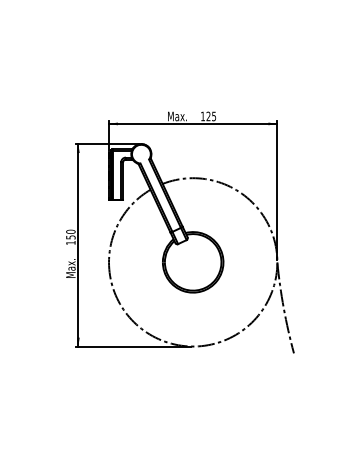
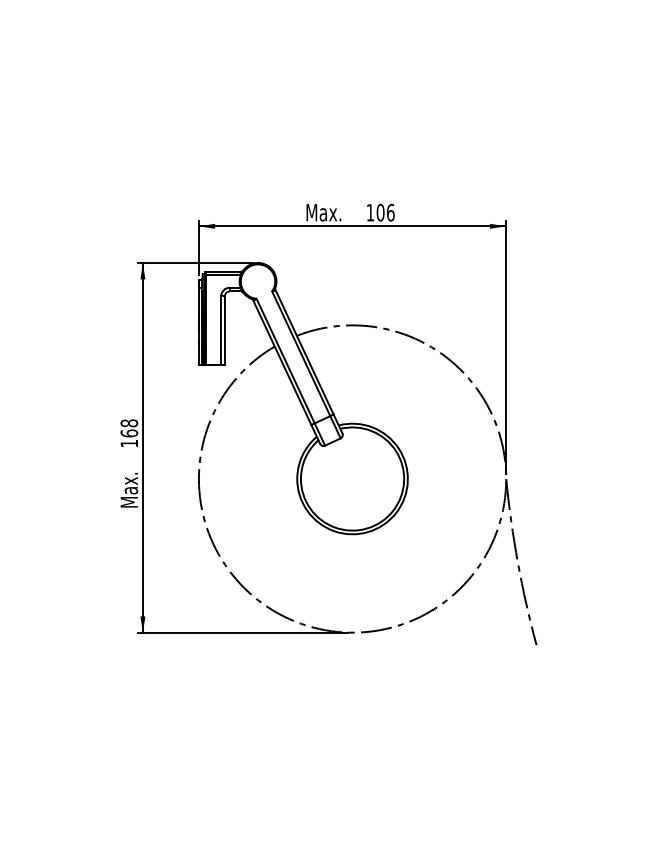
text: (211, 116) -> (386, 212), 125 -> 106
text: (70, 234) -> (128, 428), 150 -> 168

